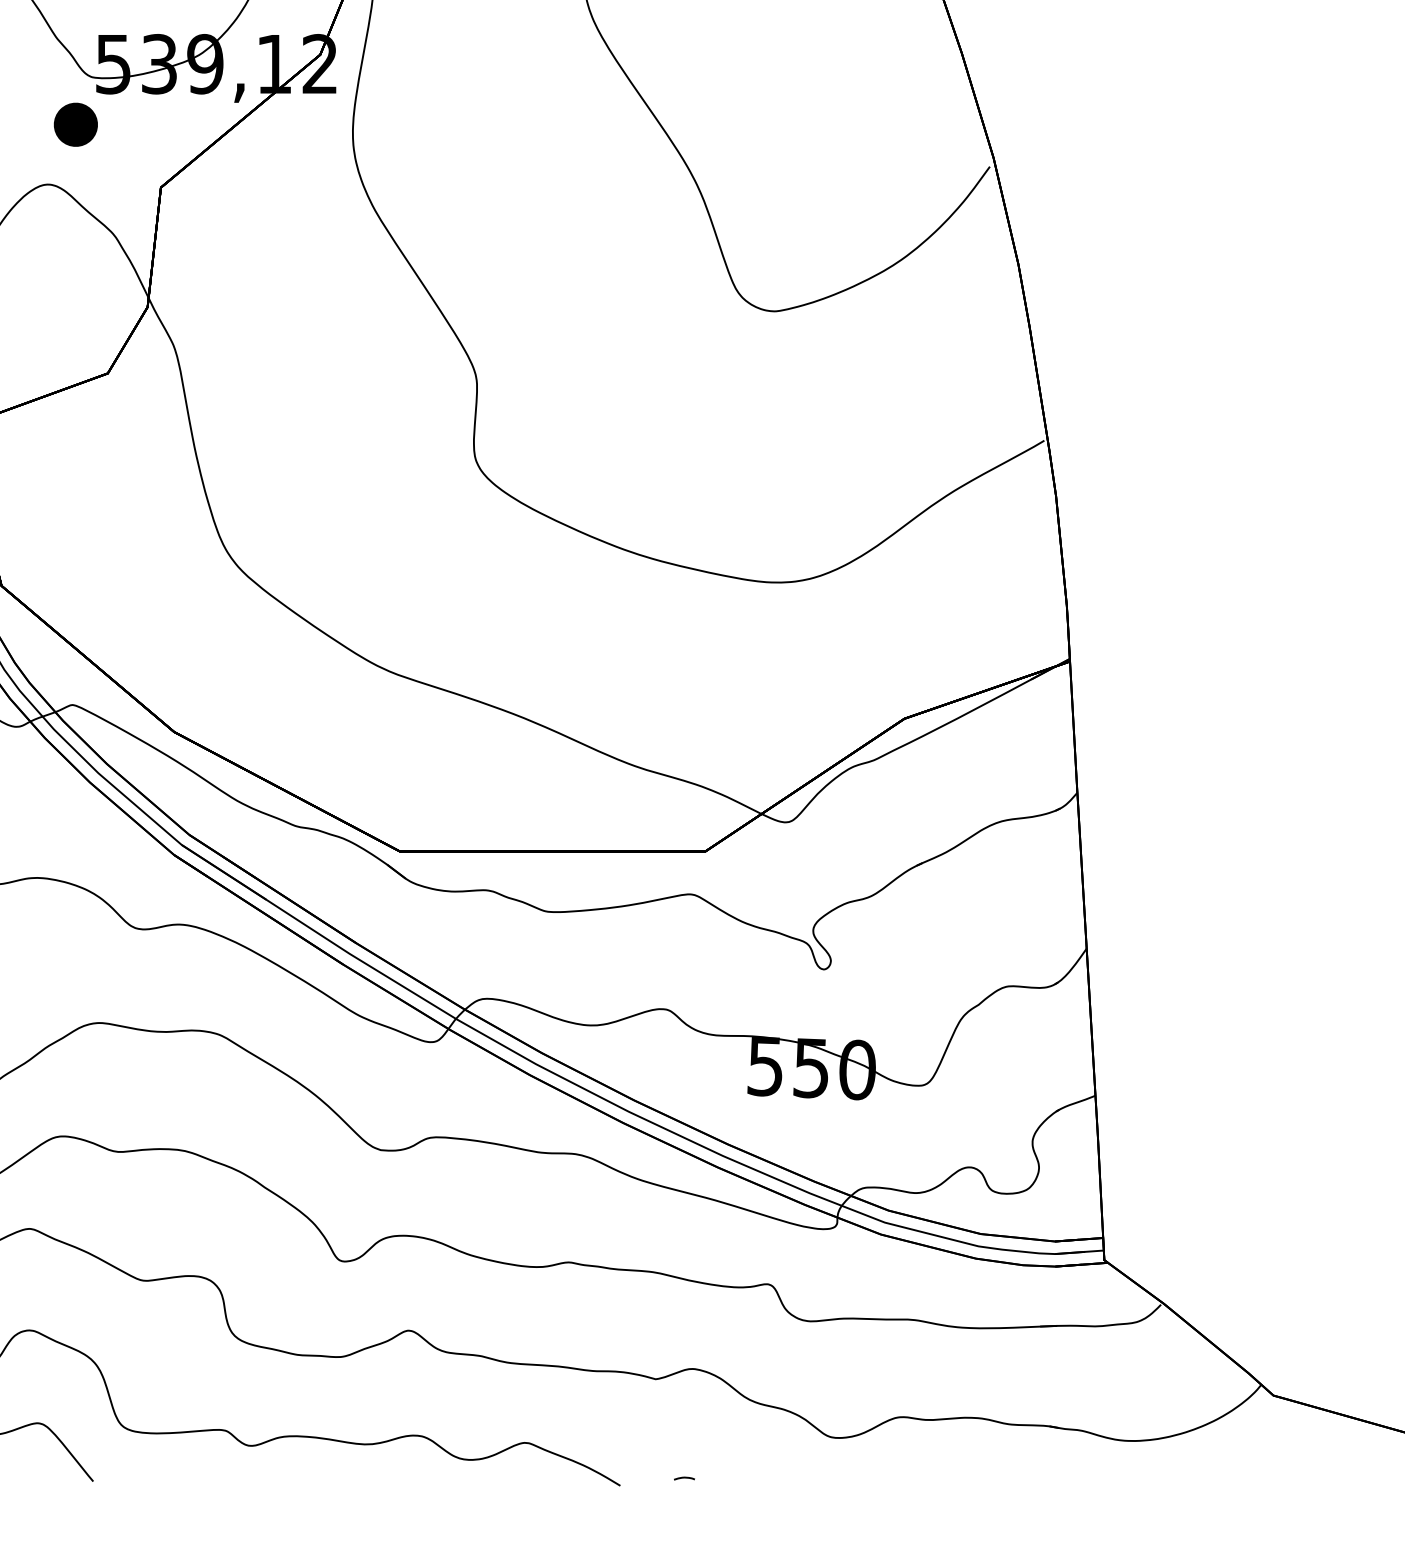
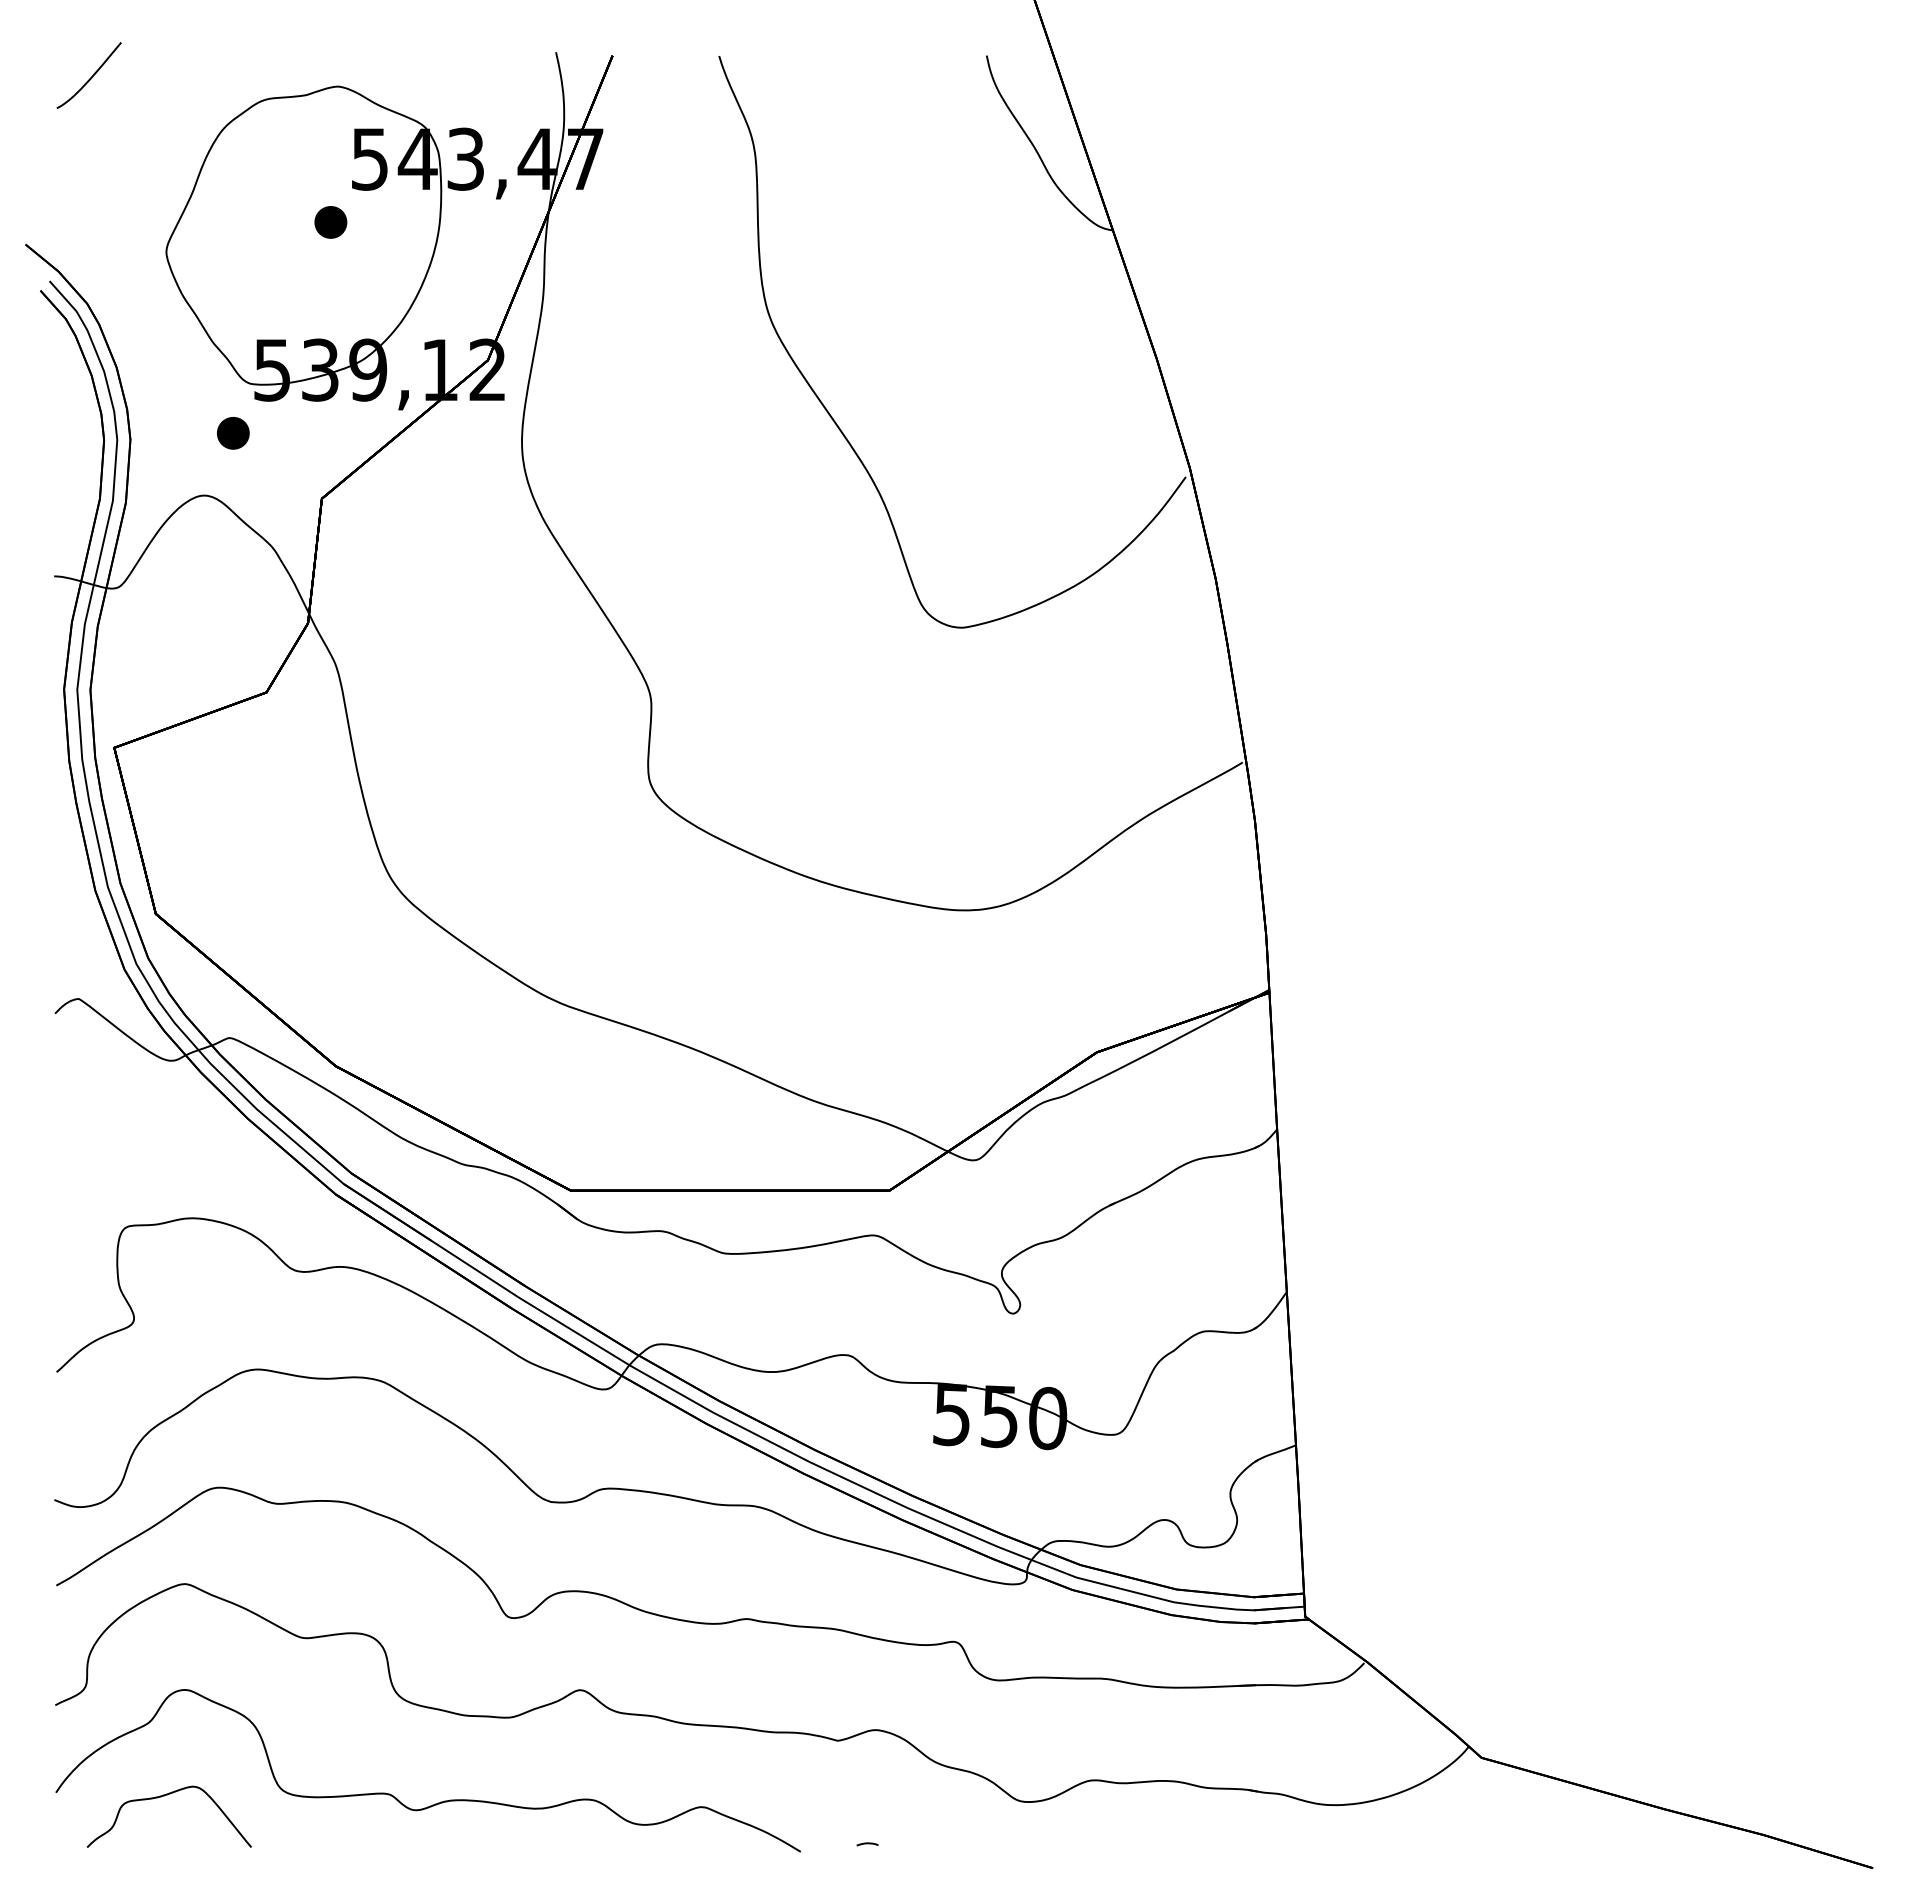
part: (76, 125) -> (233, 433), size x0.71

